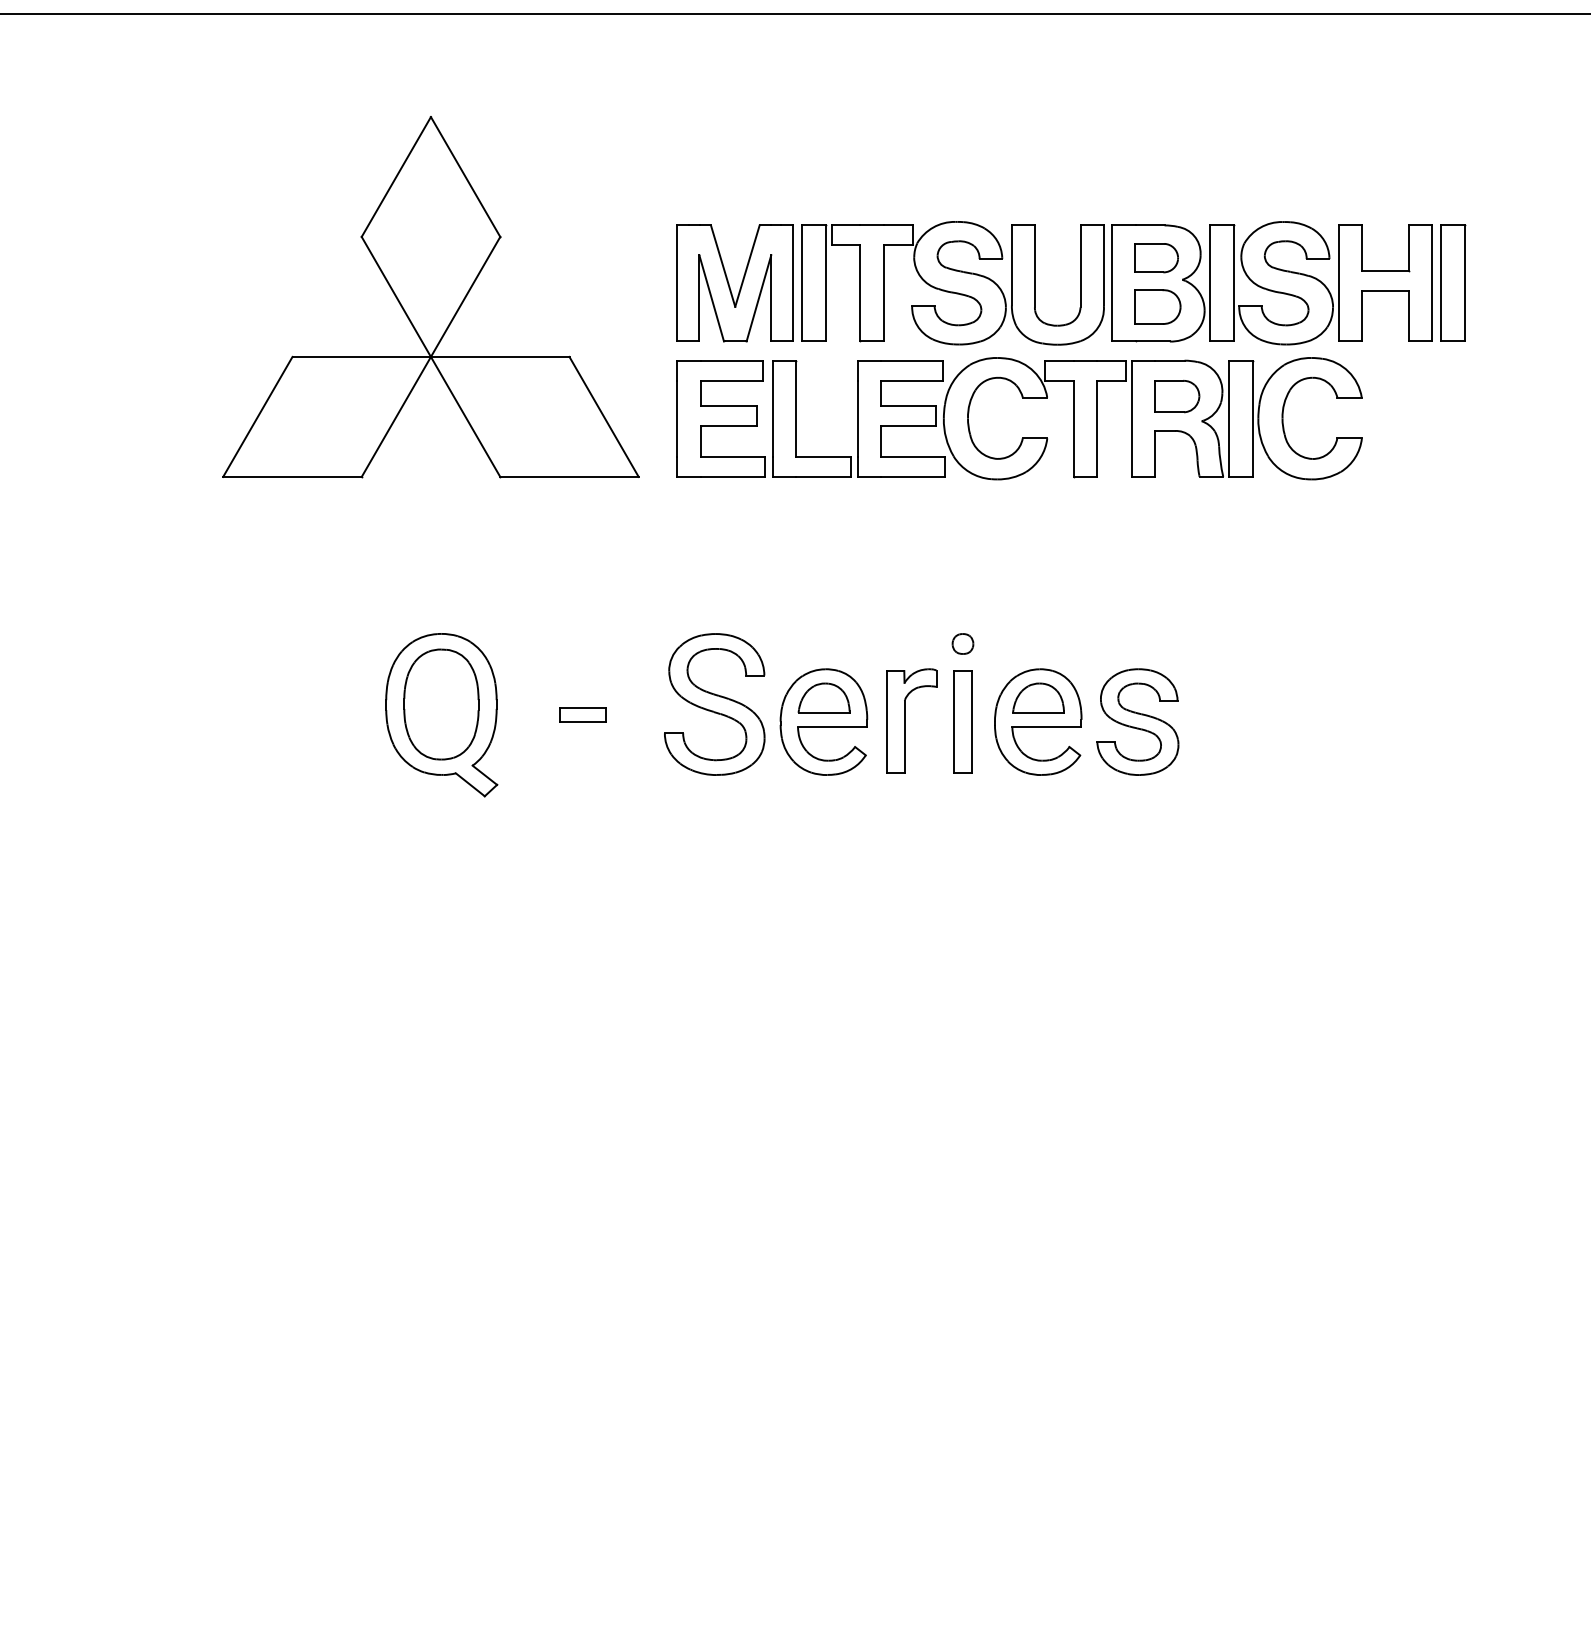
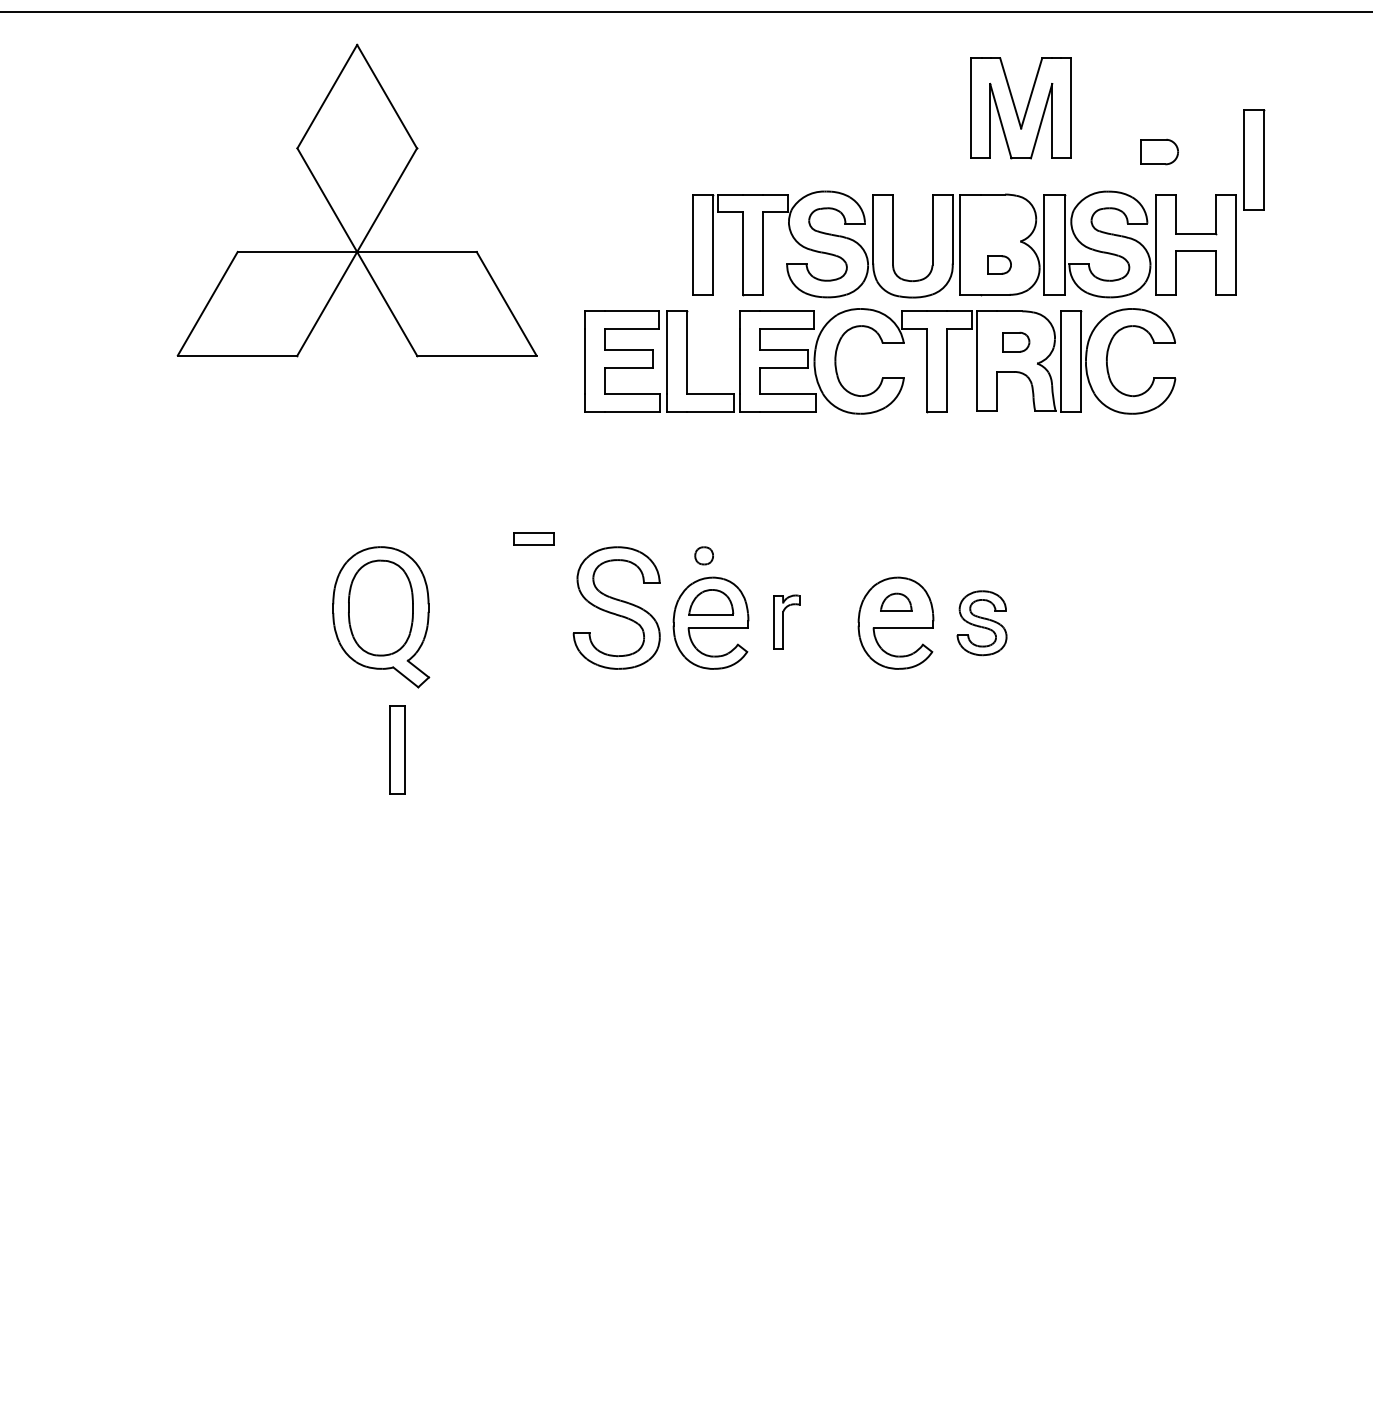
part: (1156, 258) -> (1159, 152), moved
part: (1453, 282) -> (1254, 159), moved
part: (734, 283) -> (1020, 108), moved
part: (430, 297) -> (356, 200), moved
part: (1157, 306) -> (998, 264), size x0.6
part: (1177, 396) -> (1016, 342), size x0.7
part: (962, 643) -> (703, 555), moved
part: (1038, 697) -> (896, 602), size x0.7
part: (582, 714) -> (533, 539), moved
part: (911, 720) -> (786, 621), size x0.6
part: (962, 721) -> (397, 749), moved
part: (1137, 721) -> (981, 622), size x0.7

